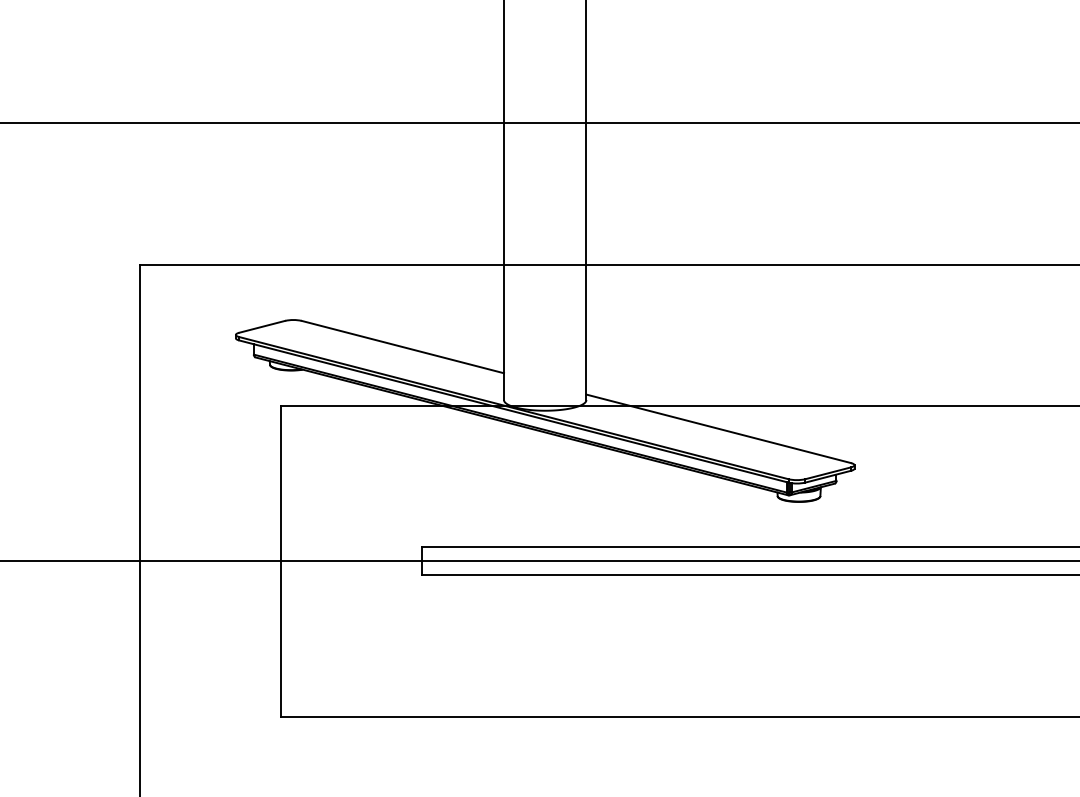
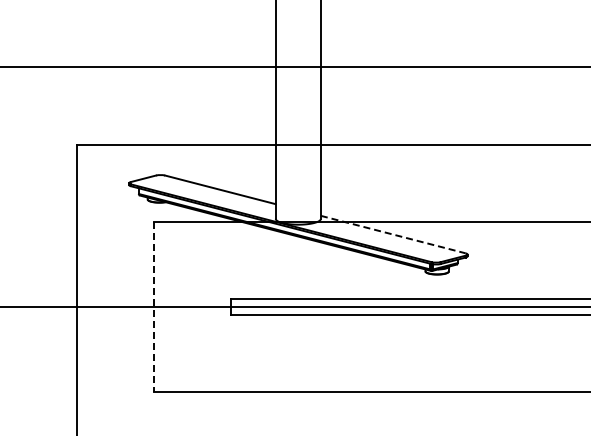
line: (719, 428) -> (393, 234), solid -> dashed
line: (280, 562) -> (153, 307), solid -> dashed

